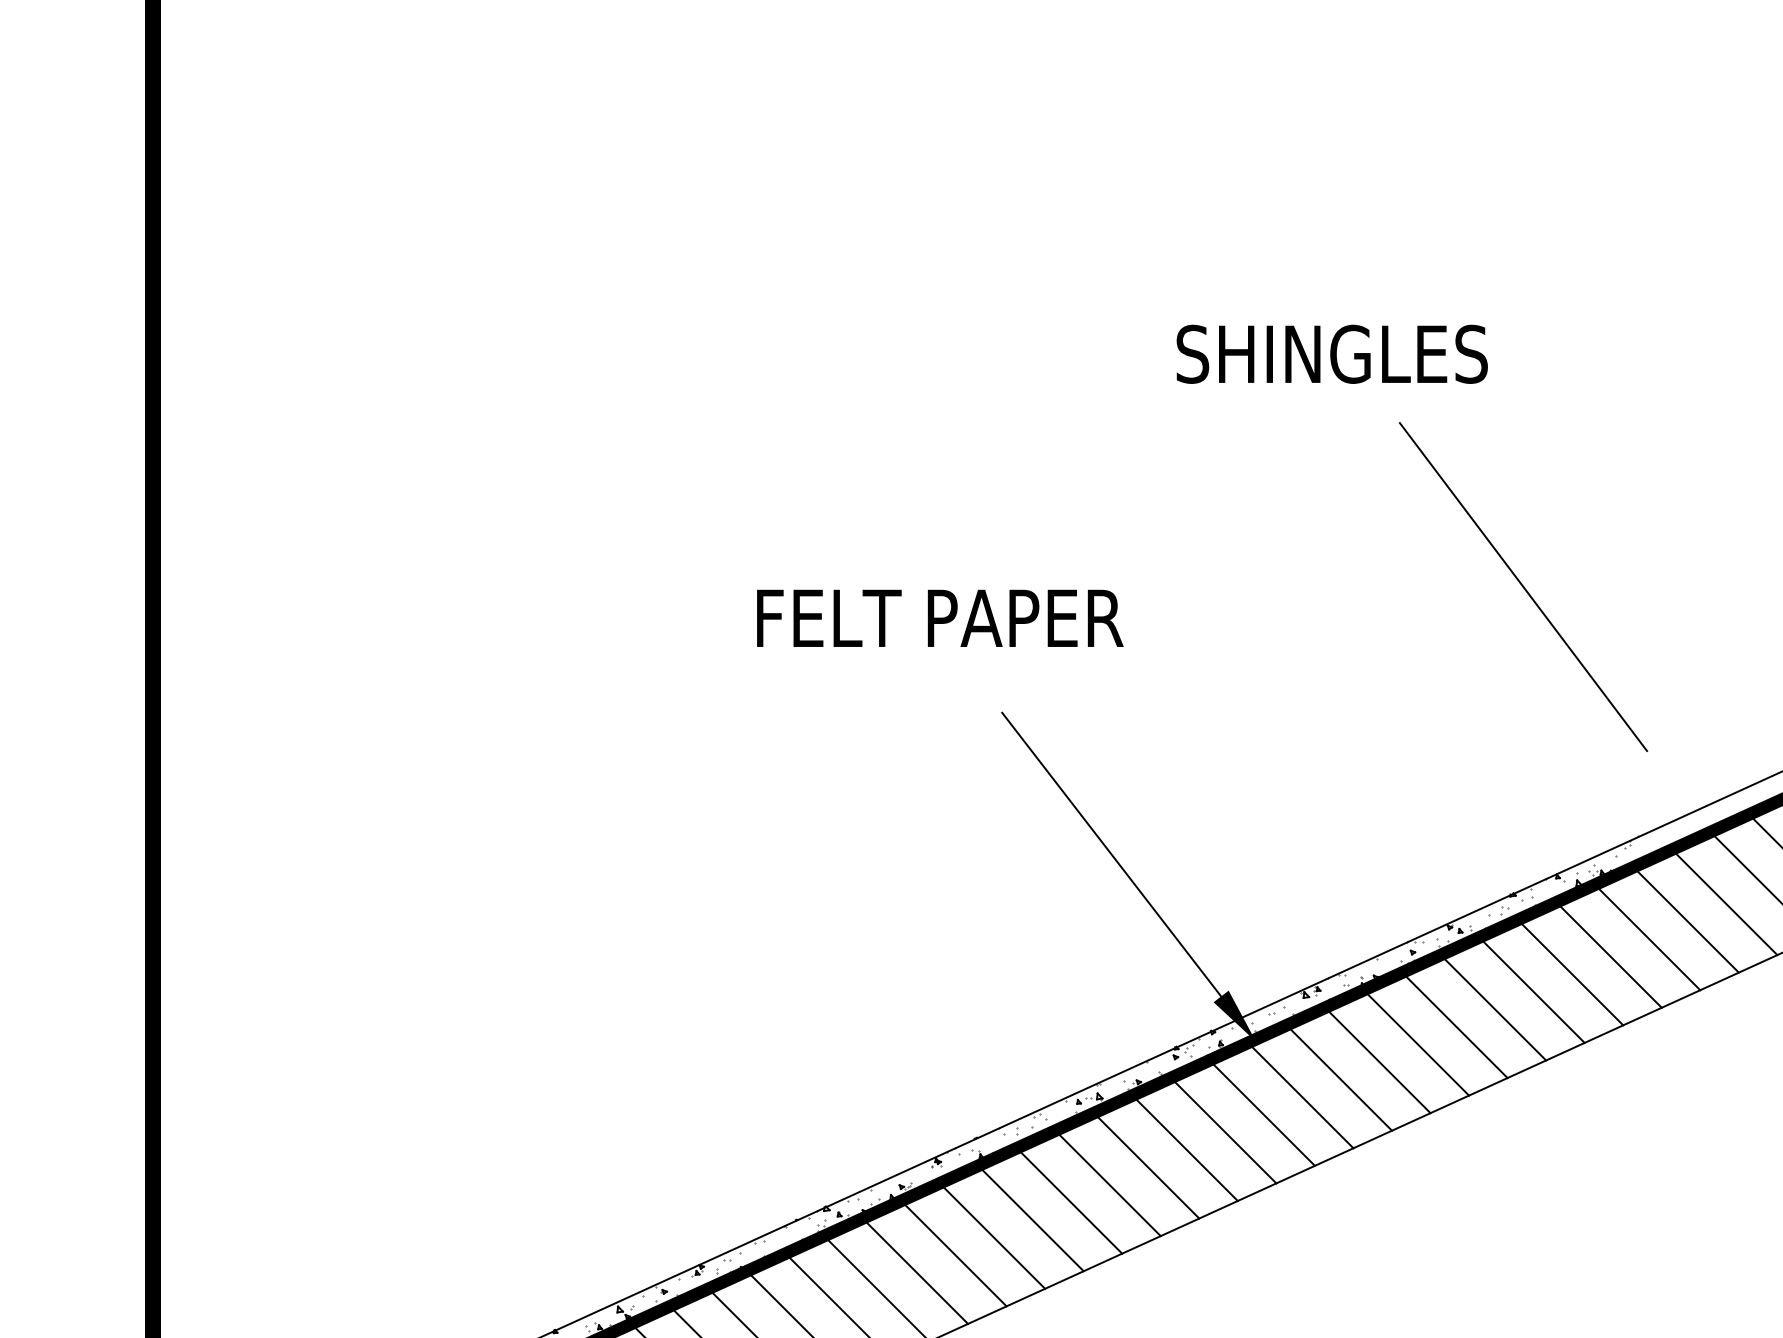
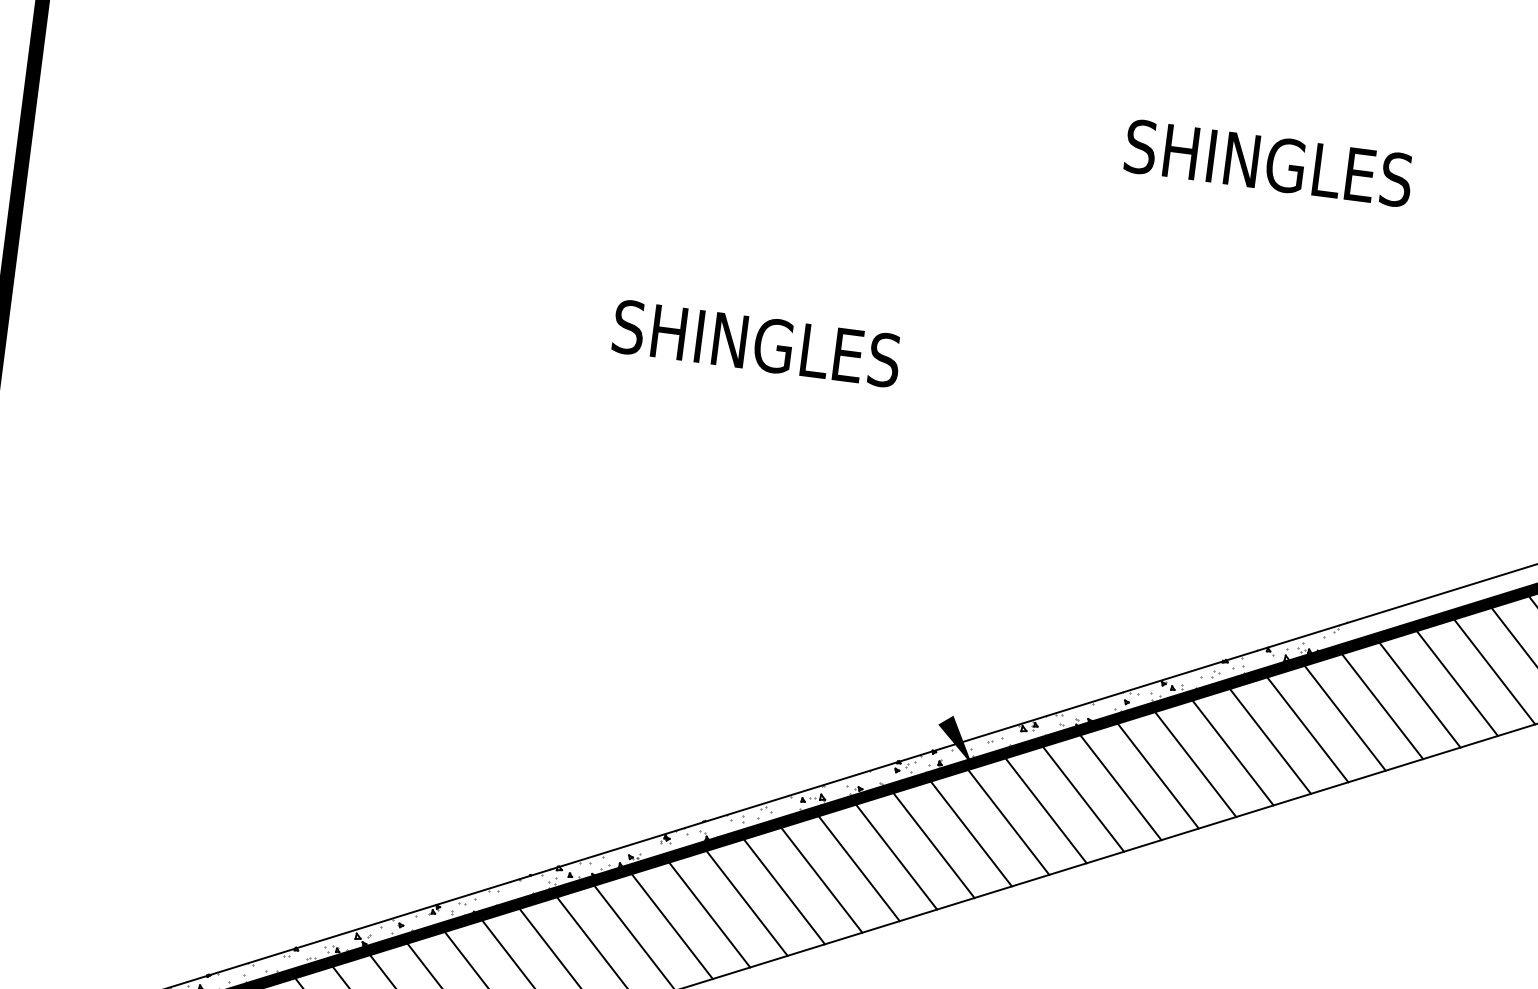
text: (1331, 353) -> (1268, 162), moved
line: (1523, 587) -> (1271, 380), removed
text: (940, 617) -> (733, 339), FELT PAPER -> SHINGLES
line: (1111, 854) -> (862, 577), removed

